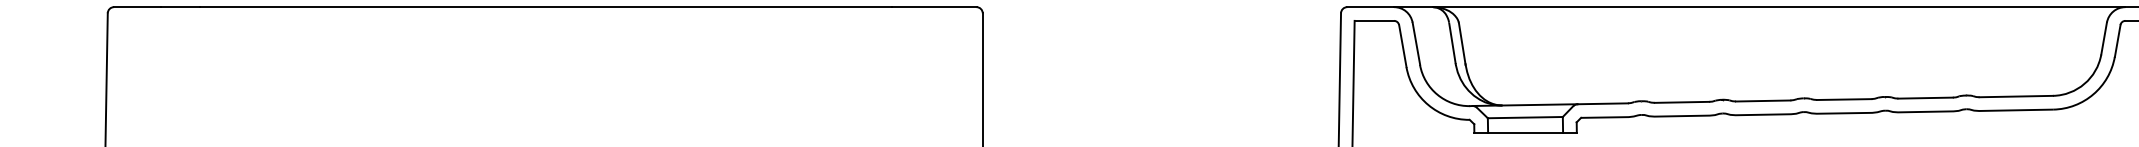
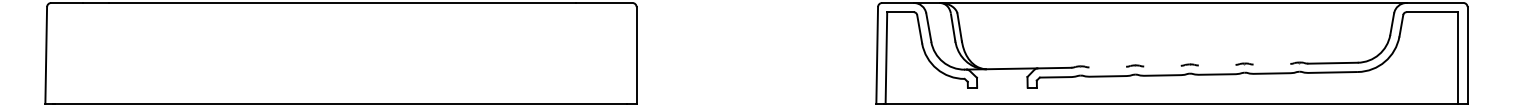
line: (1924, 96) -> (1271, 63), removed
line: (1843, 98) -> (1216, 64), removed
line: (1763, 99) -> (1162, 65), removed
line: (1681, 101) -> (1107, 66), removed
line: (1524, 116) -> (1001, 76), removed
line: (1525, 132) -> (1002, 87), removed

